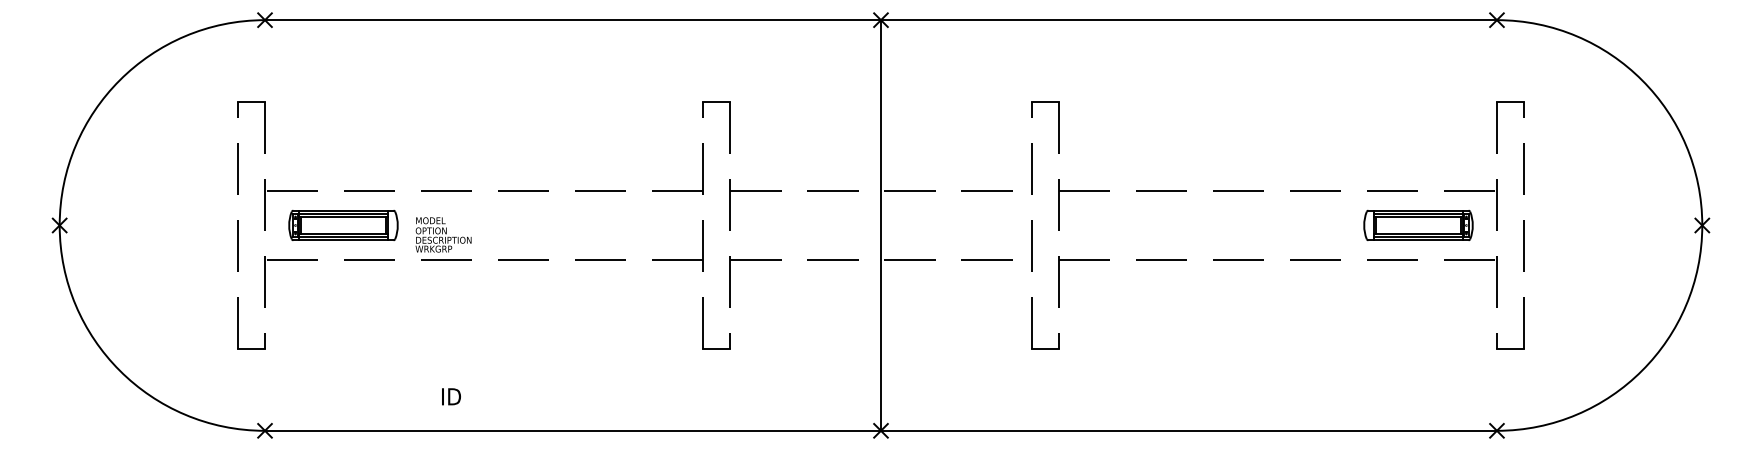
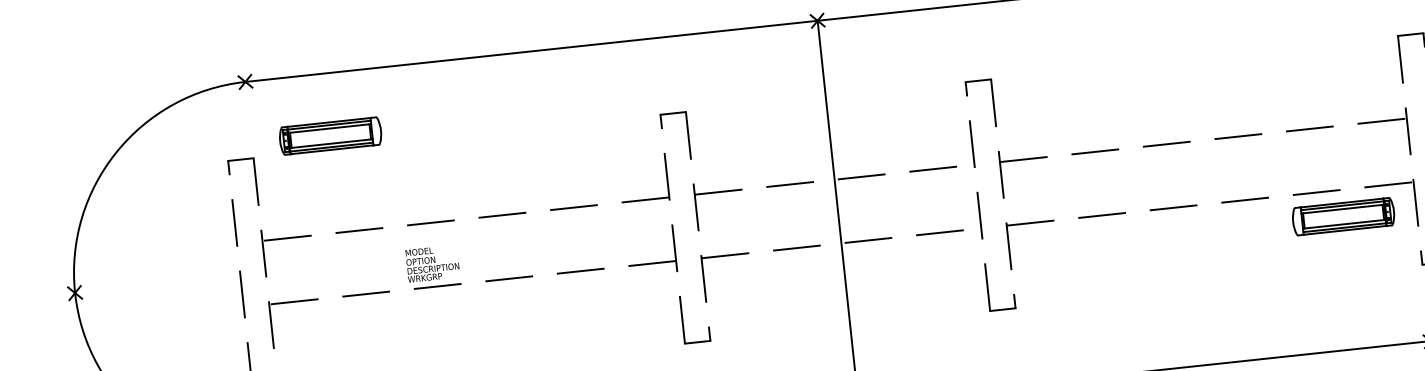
part: (343, 225) -> (330, 136), moved
part: (1418, 225) -> (1343, 216), moved

